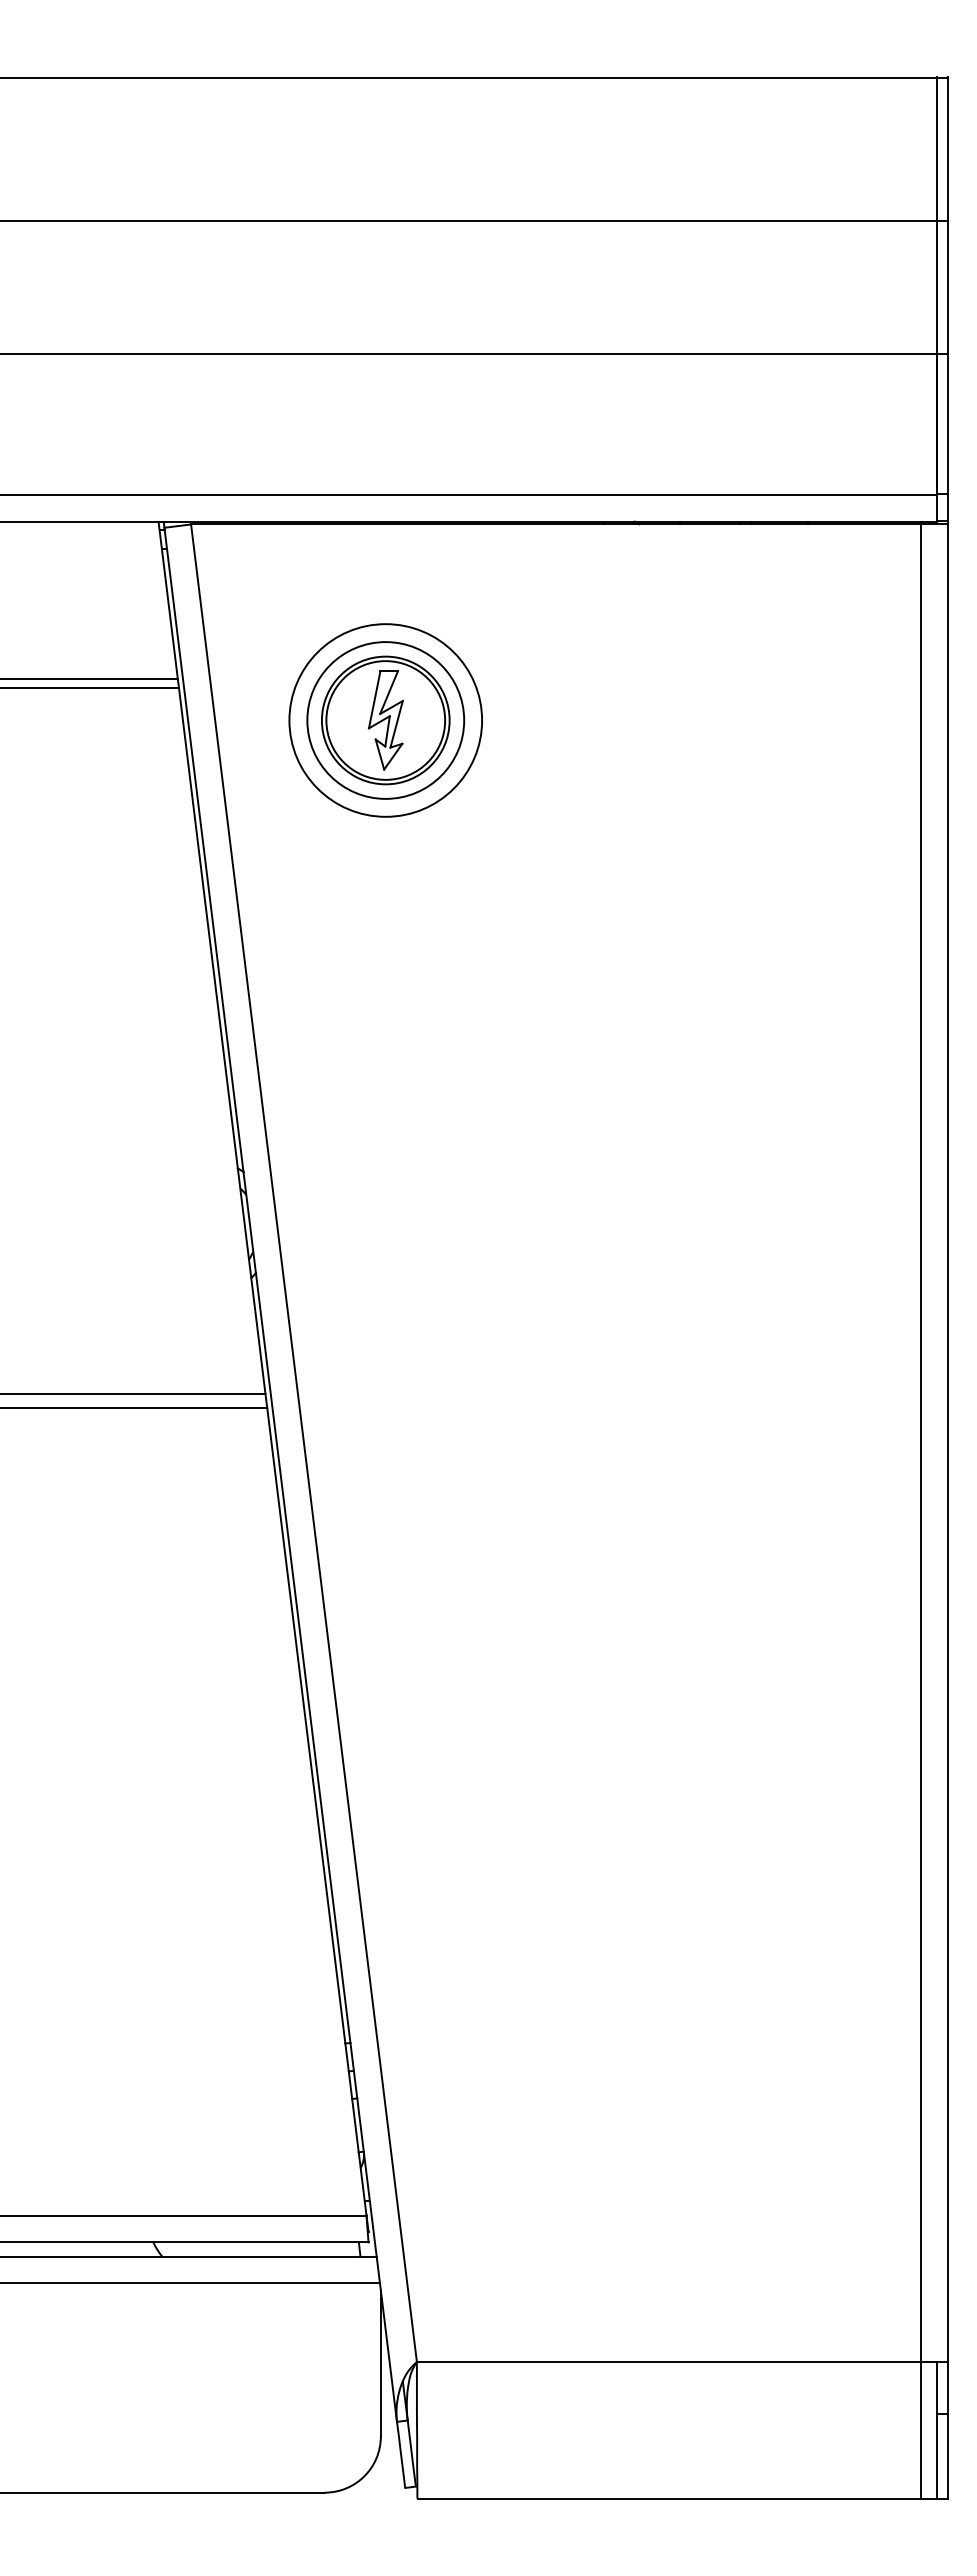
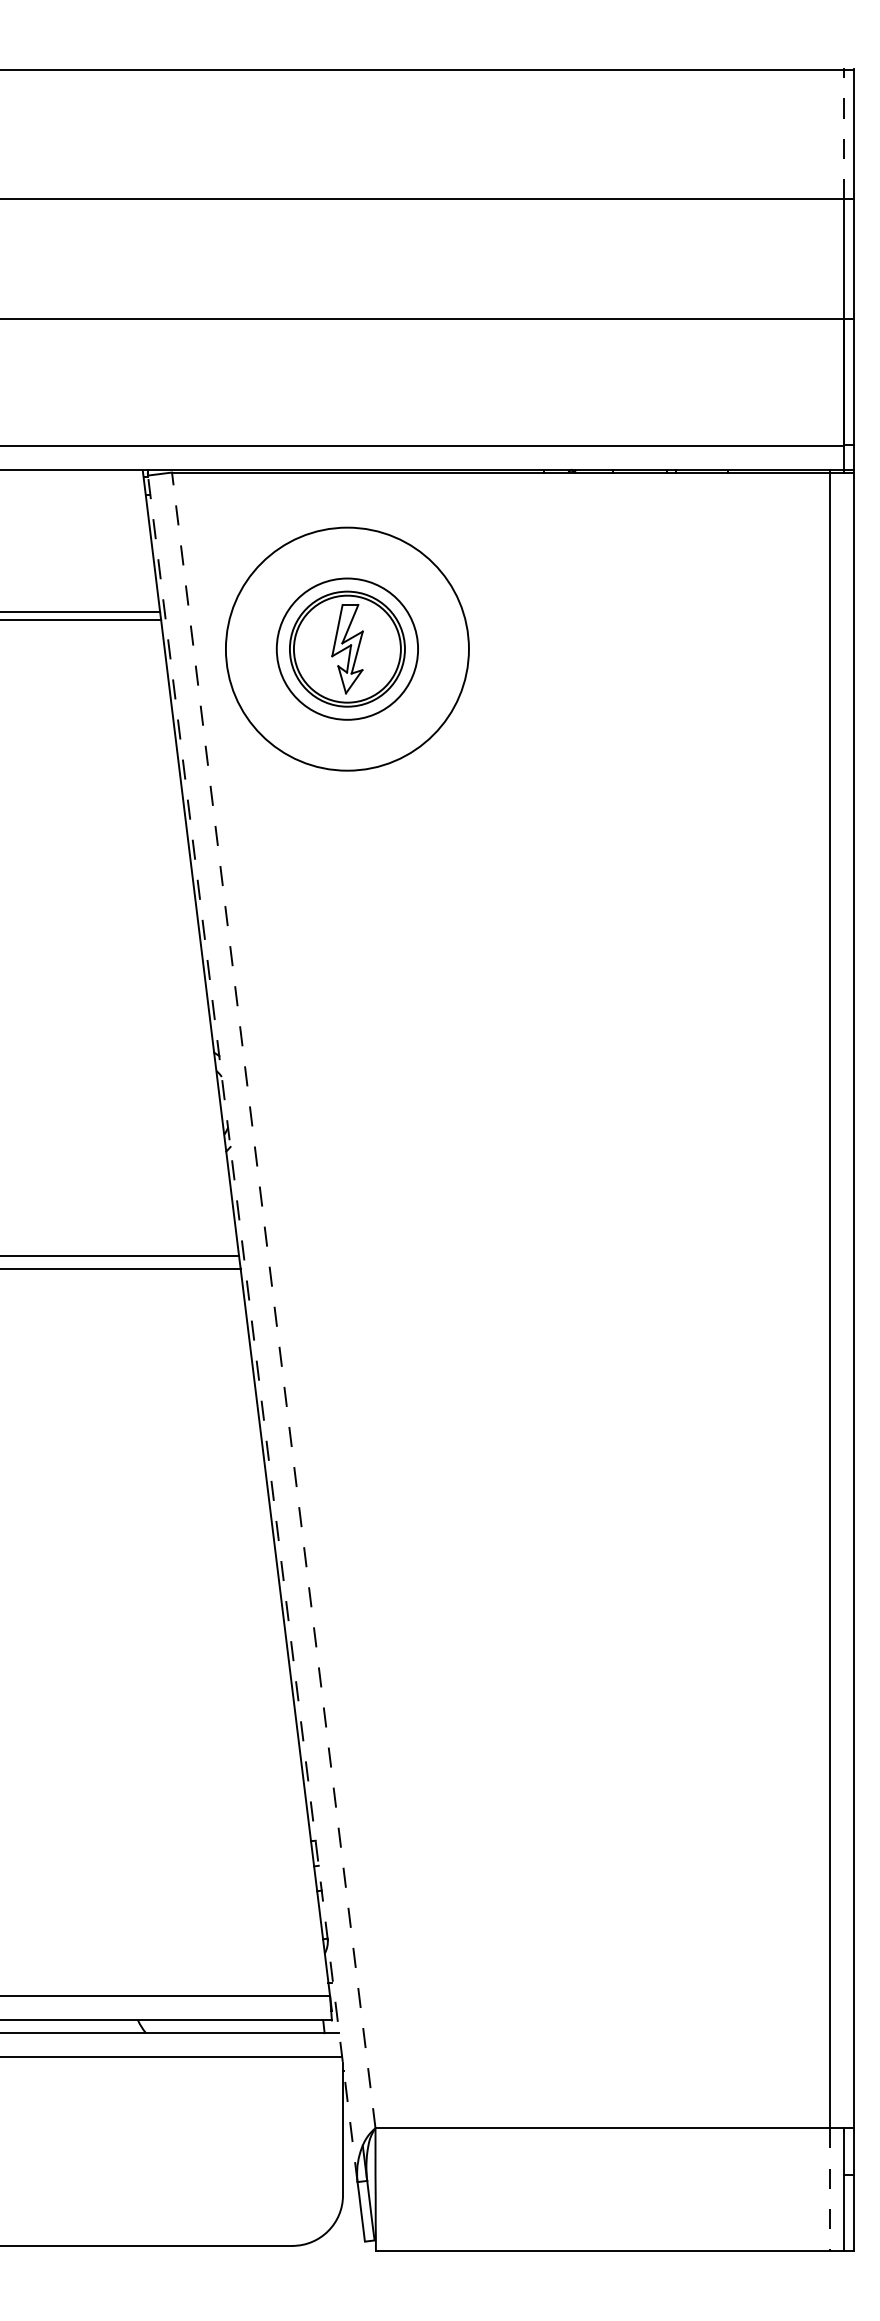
line: (937, 149) -> (844, 134), solid -> dashed
circle: (385, 720) -> (347, 649), size x1.4
line: (304, 1443) -> (274, 1300), solid -> dashed
line: (280, 1474) -> (252, 1328), solid -> dashed
line: (921, 2430) -> (830, 2189), solid -> dashed

